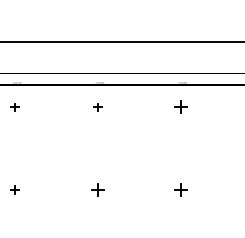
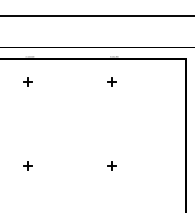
part: (180, 107) -> (112, 81), size x0.62
part: (97, 189) -> (27, 165), size x0.62
part: (180, 189) -> (112, 165), size x0.62

